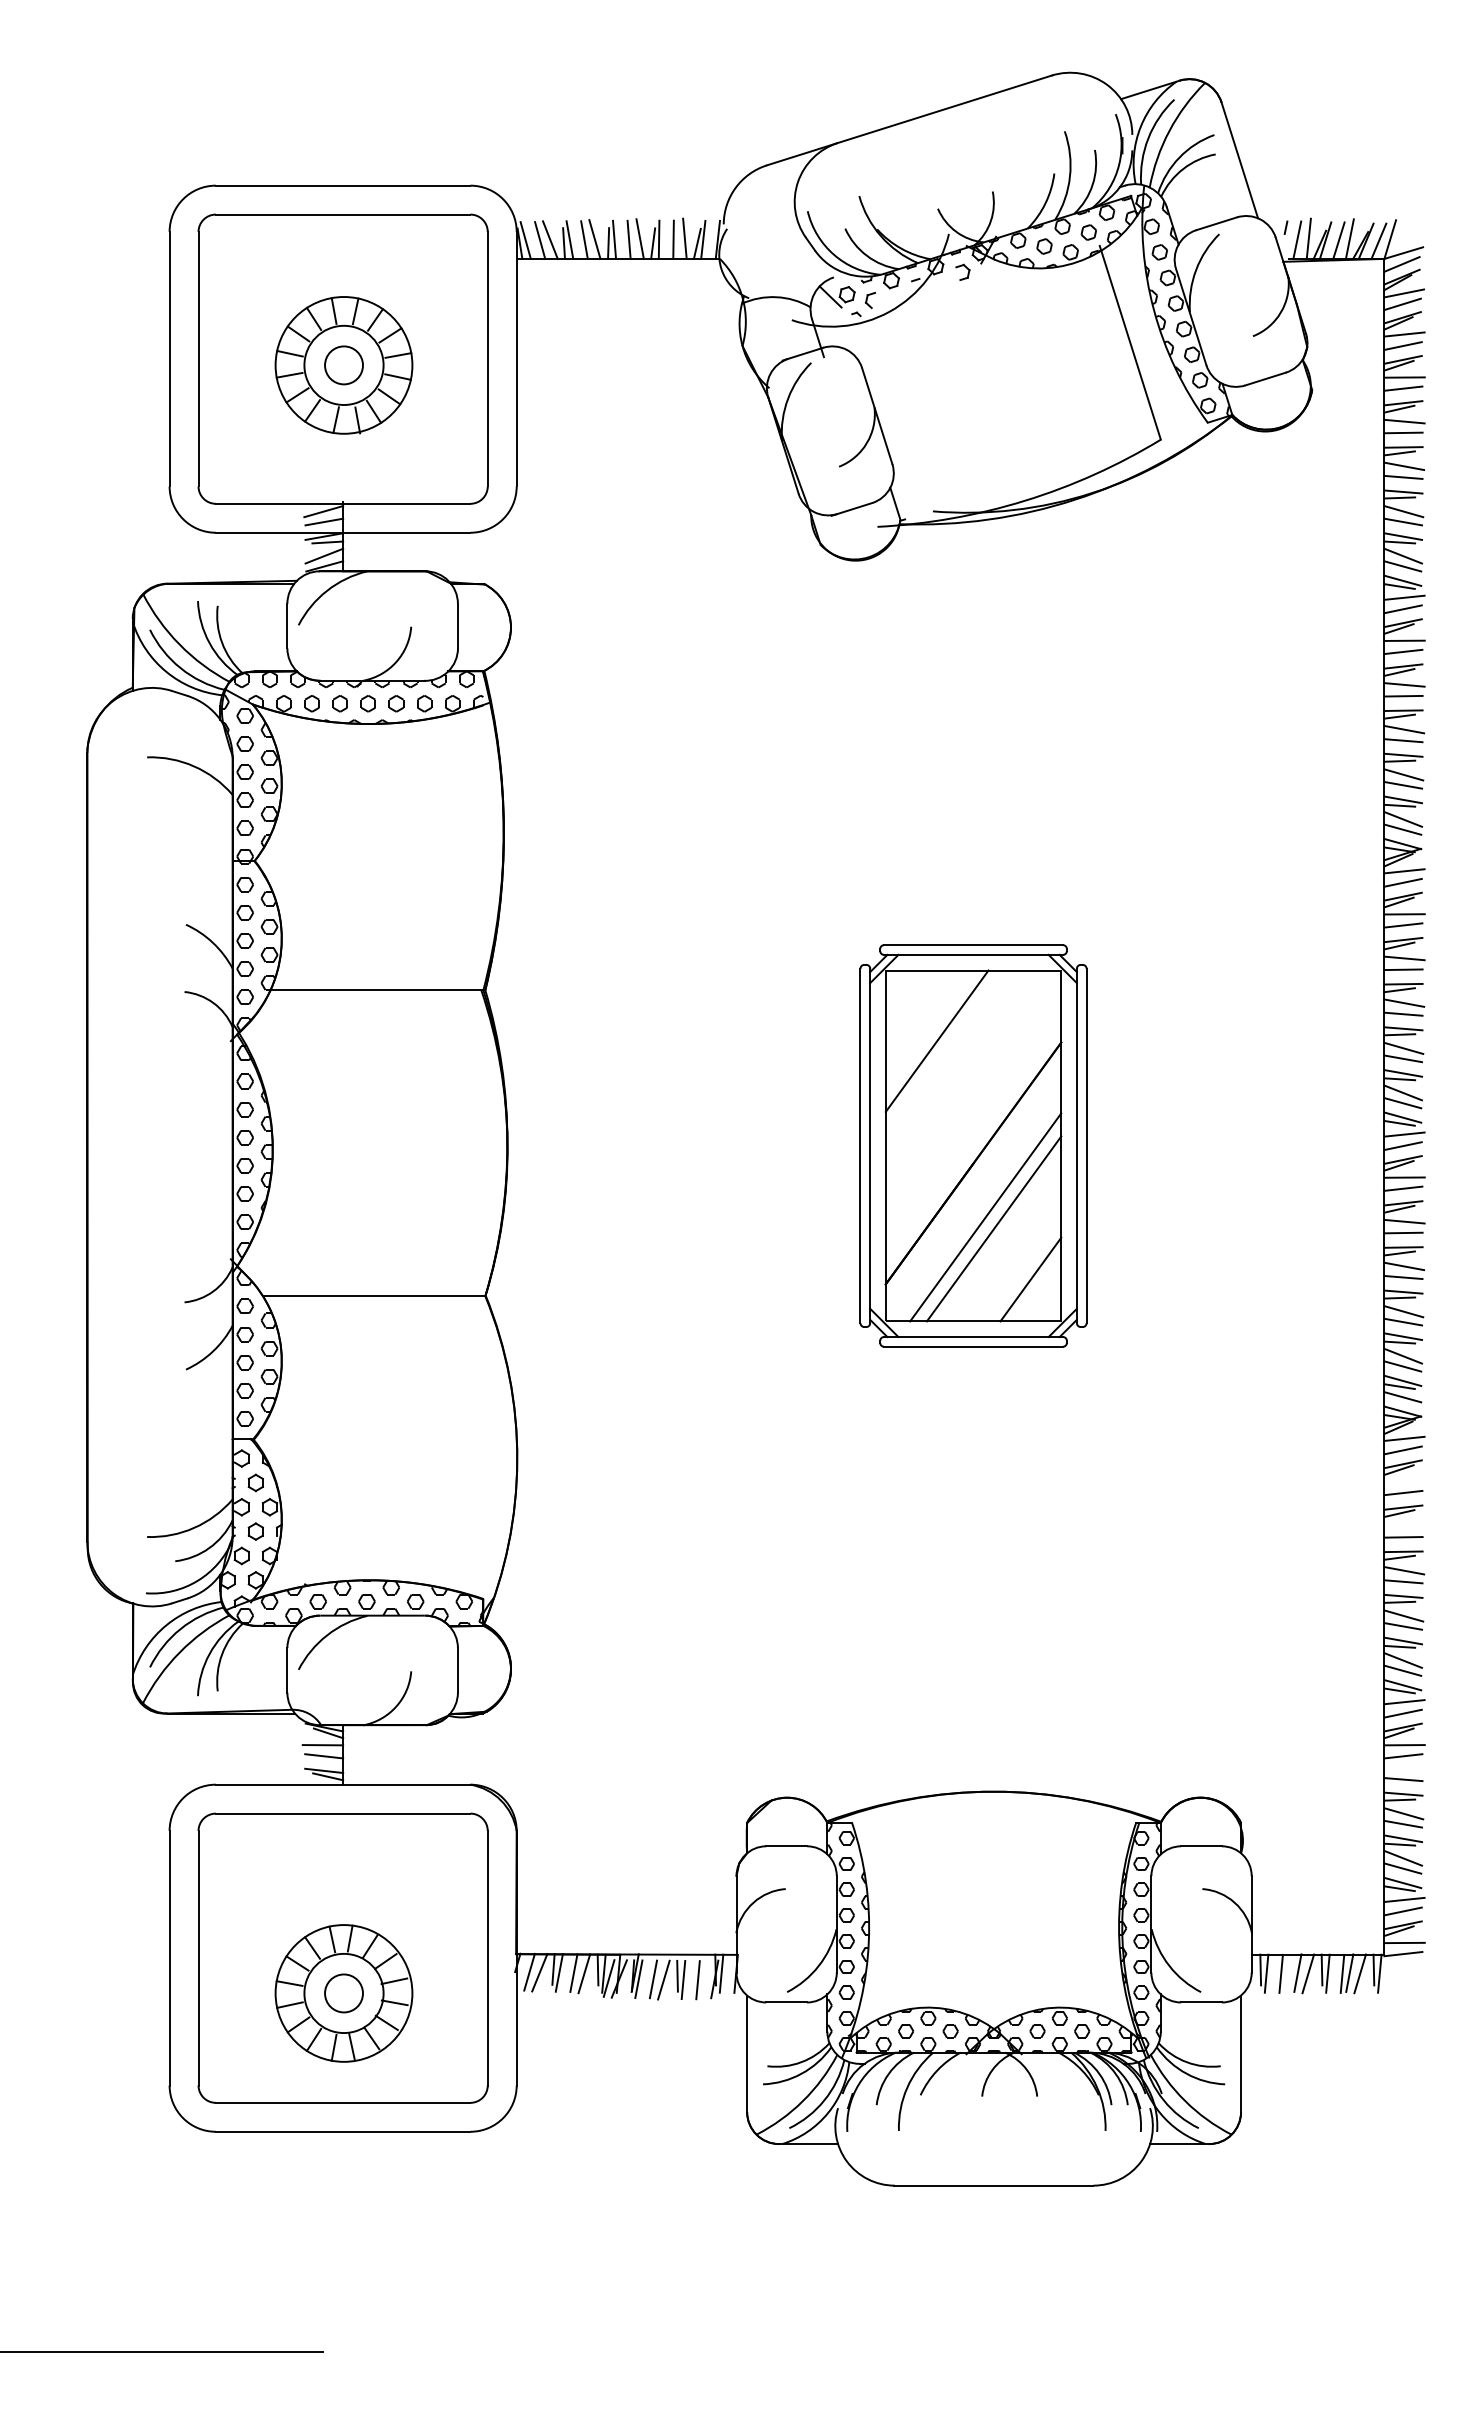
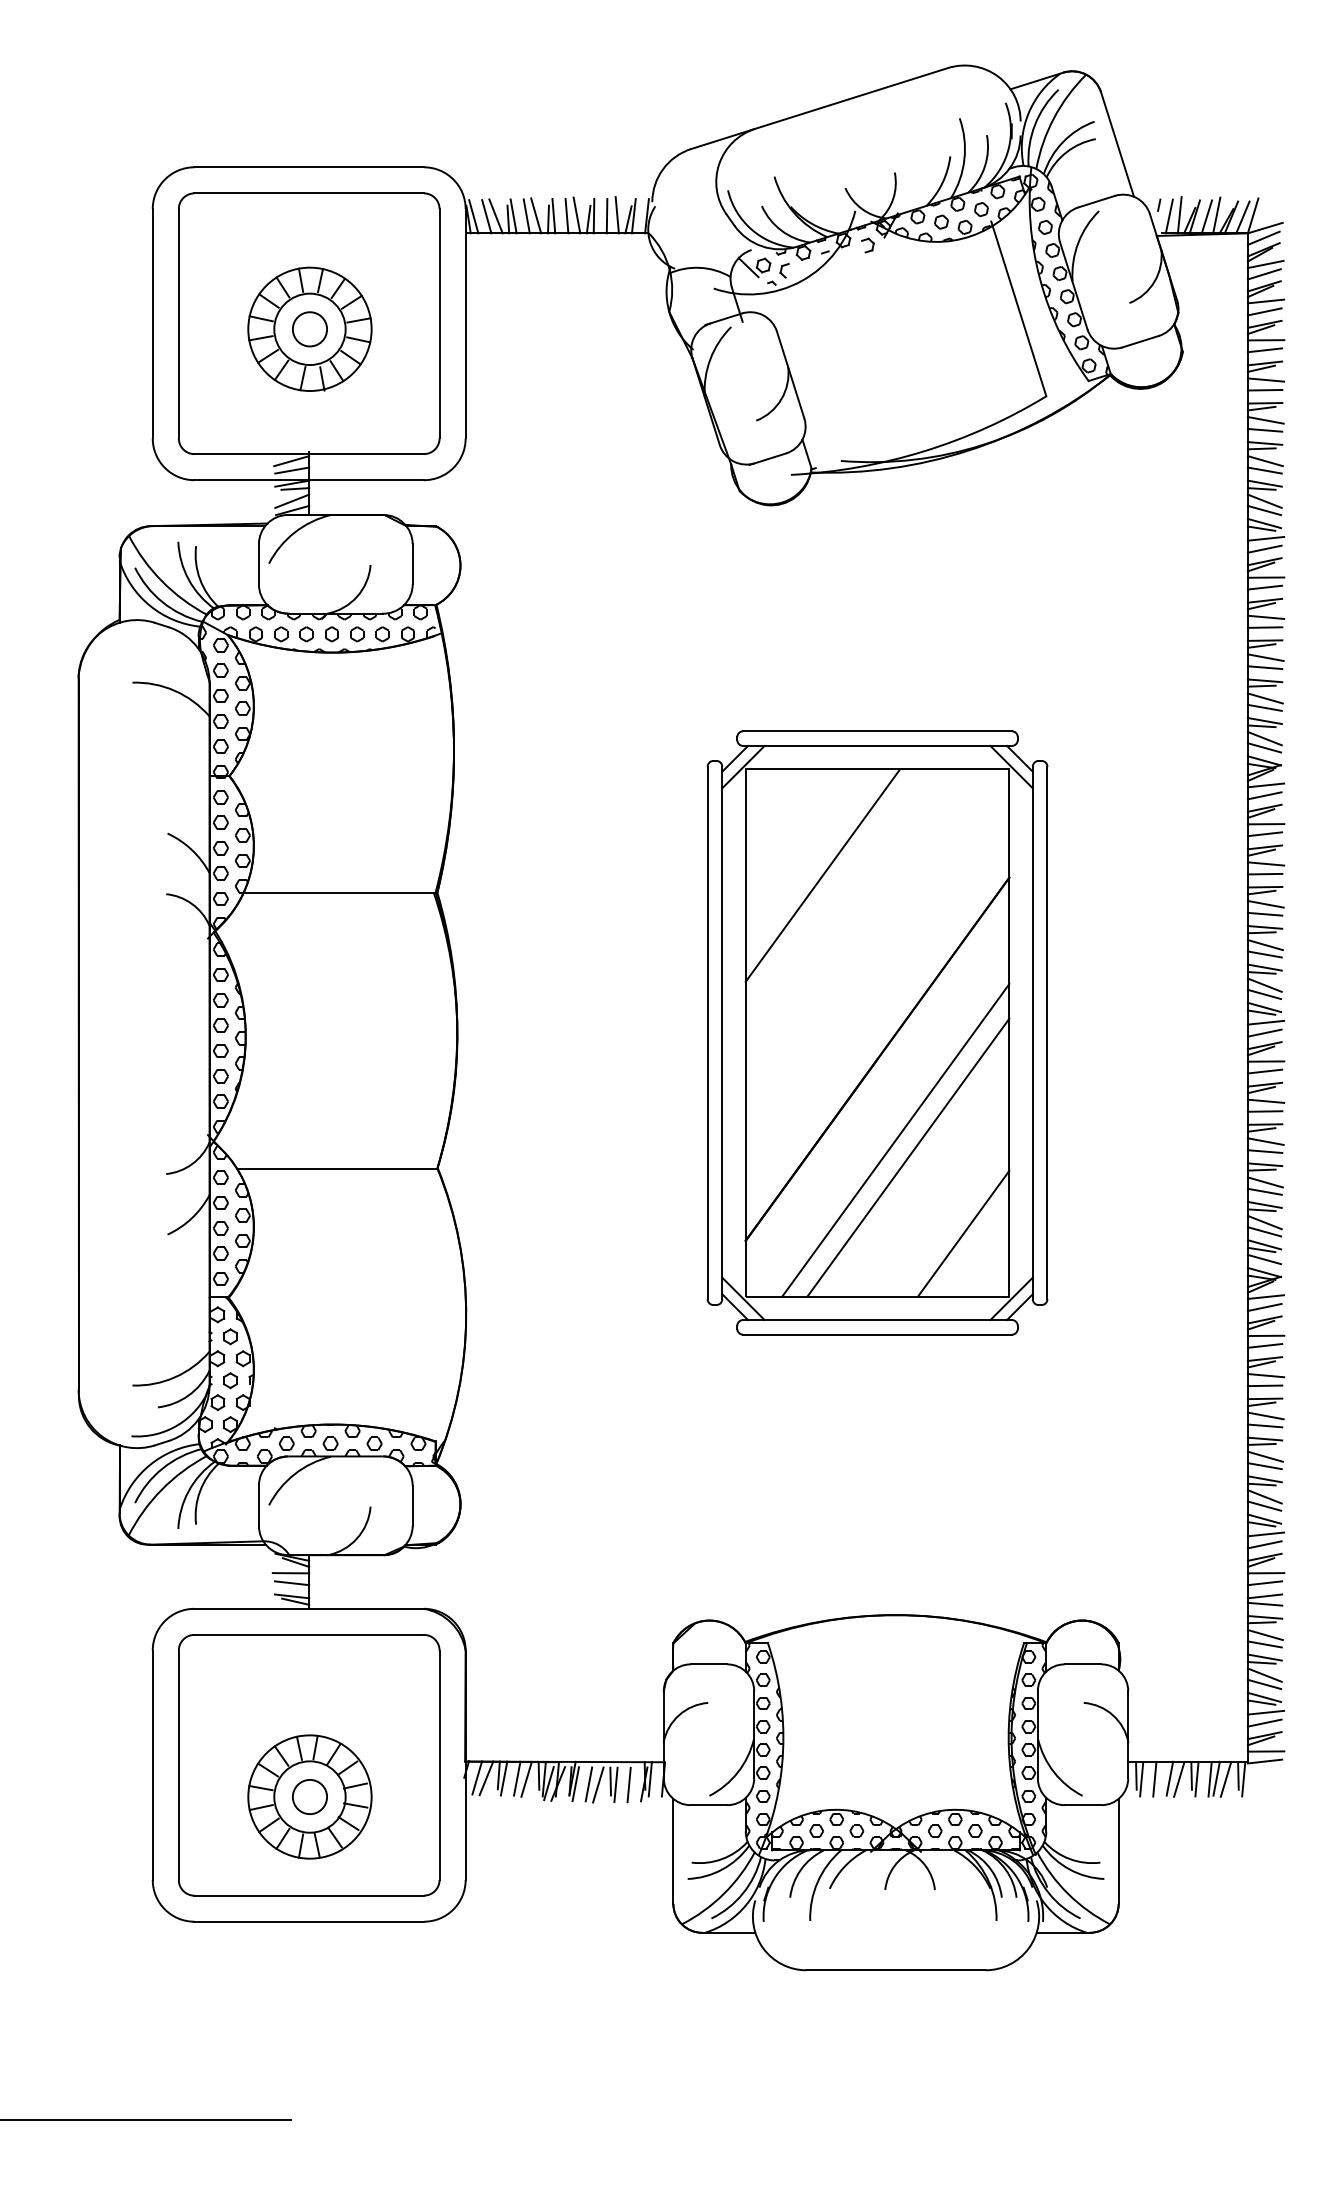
part: (973, 1145) -> (877, 1032), size x1.67
line: (1404, 1481) -> (1266, 1335), added
line: (1404, 1525) -> (1266, 1375), added
line: (1403, 1770) -> (1265, 1596), added

